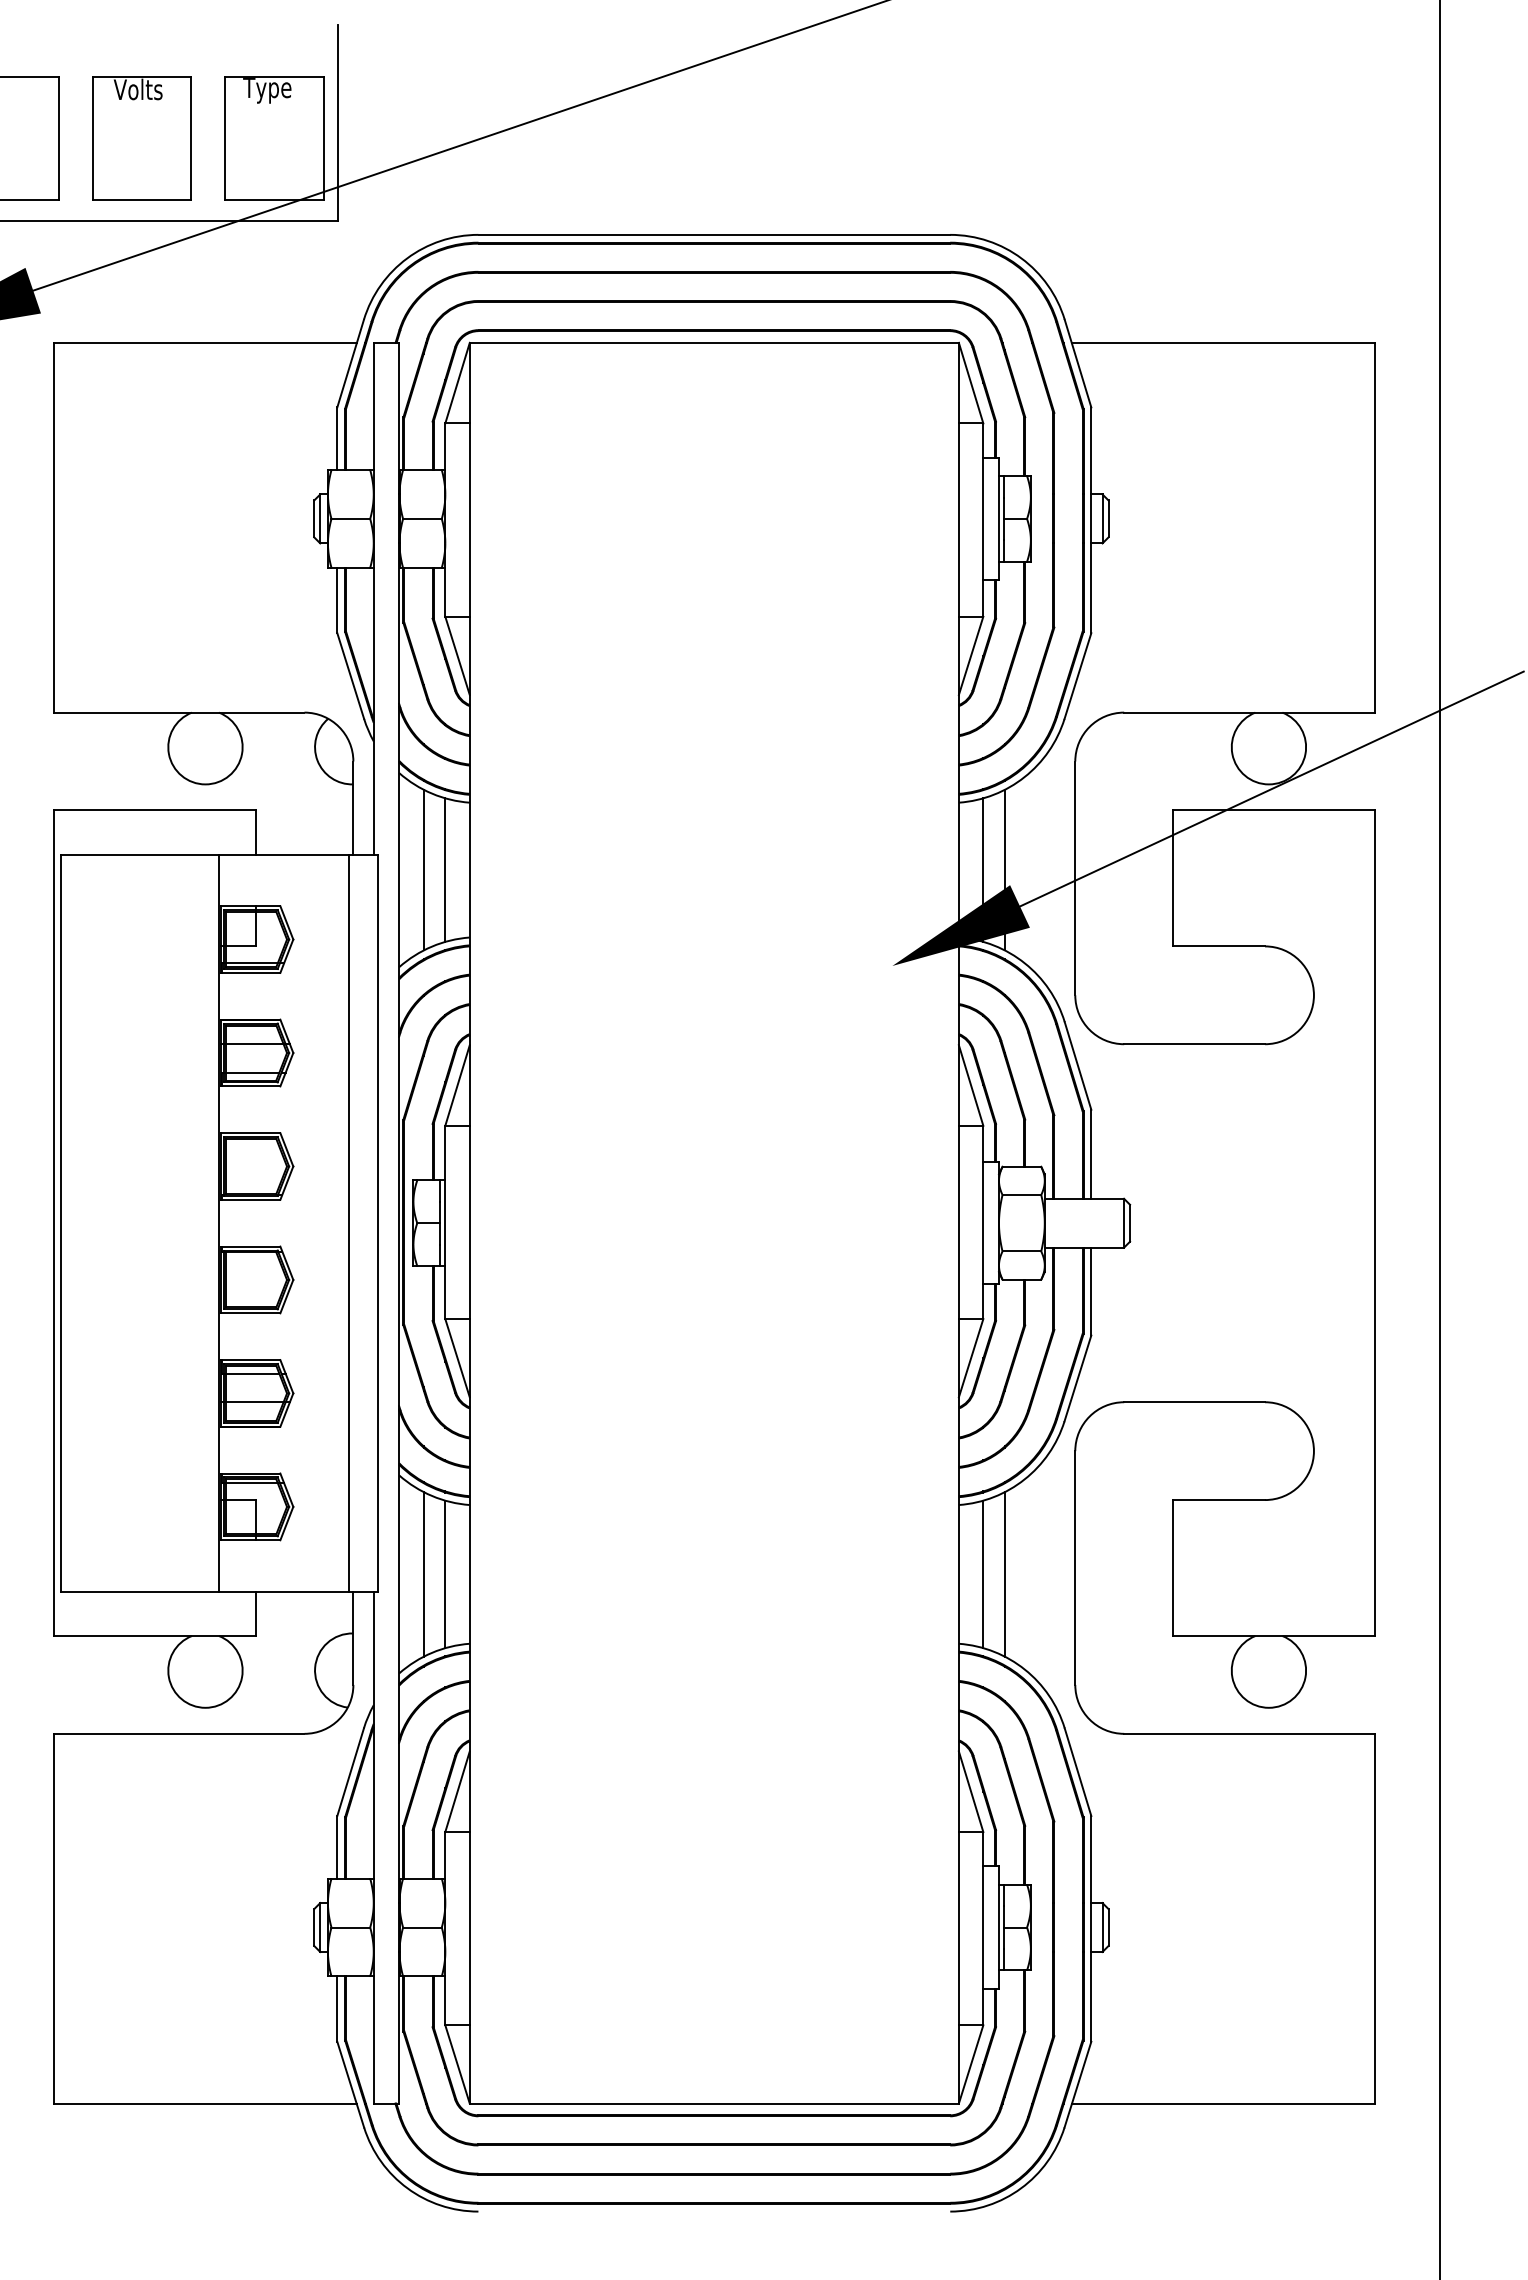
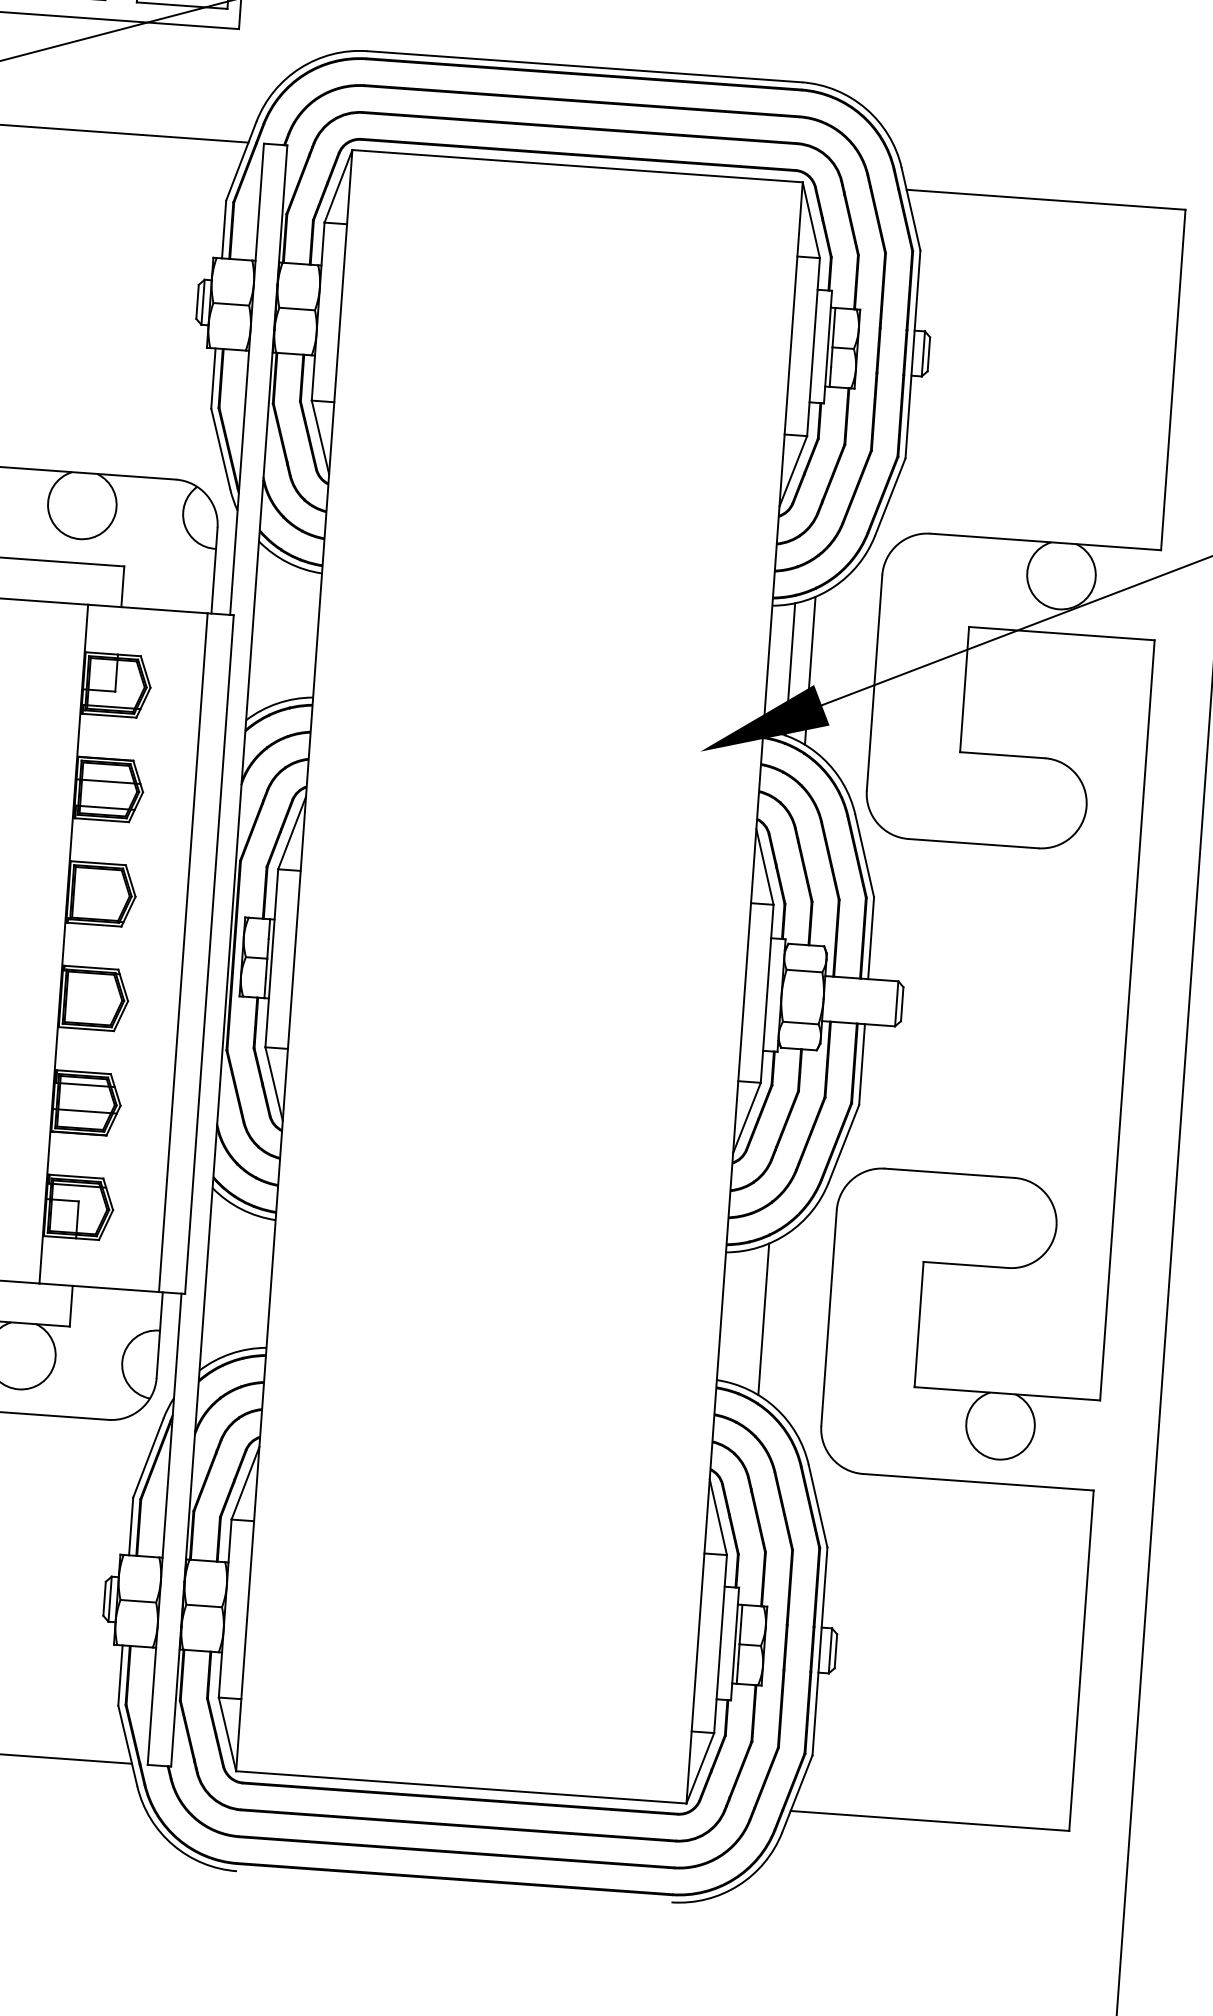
line: (423, 869) -> (275, 631), removed
line: (445, 869) -> (295, 633), removed
line: (423, 1574) -> (228, 1281), removed
line: (445, 1574) -> (248, 1282), removed
line: (983, 1574) -> (744, 1317), removed

